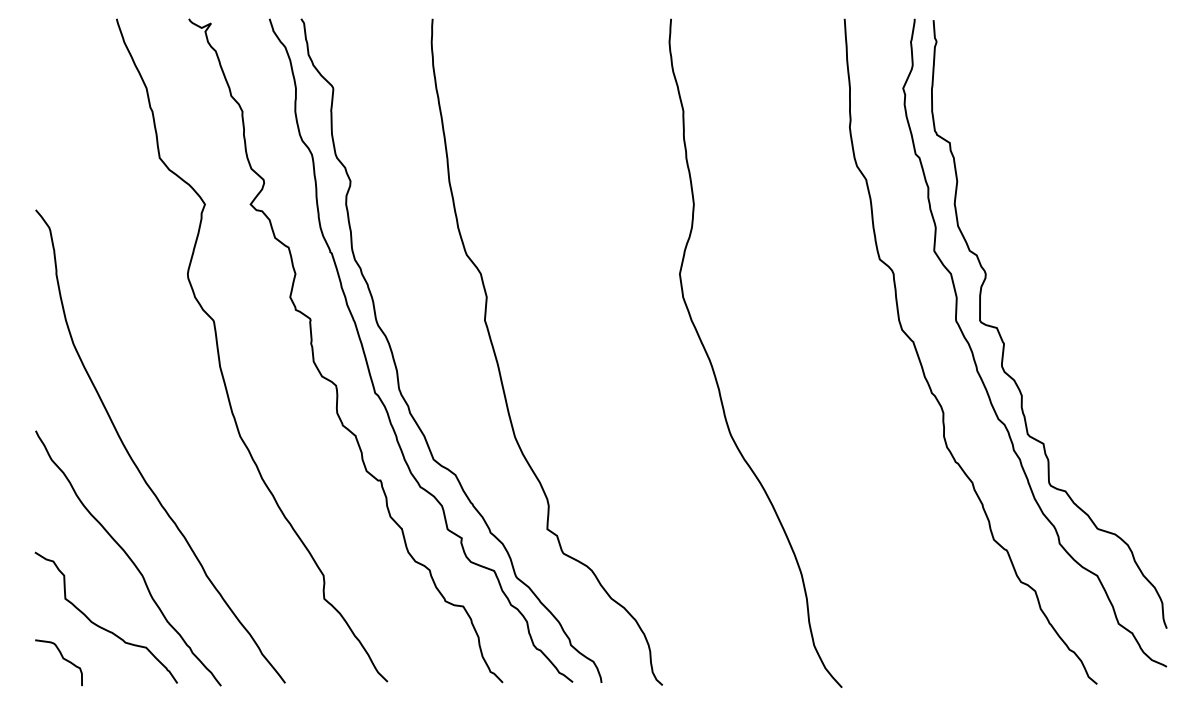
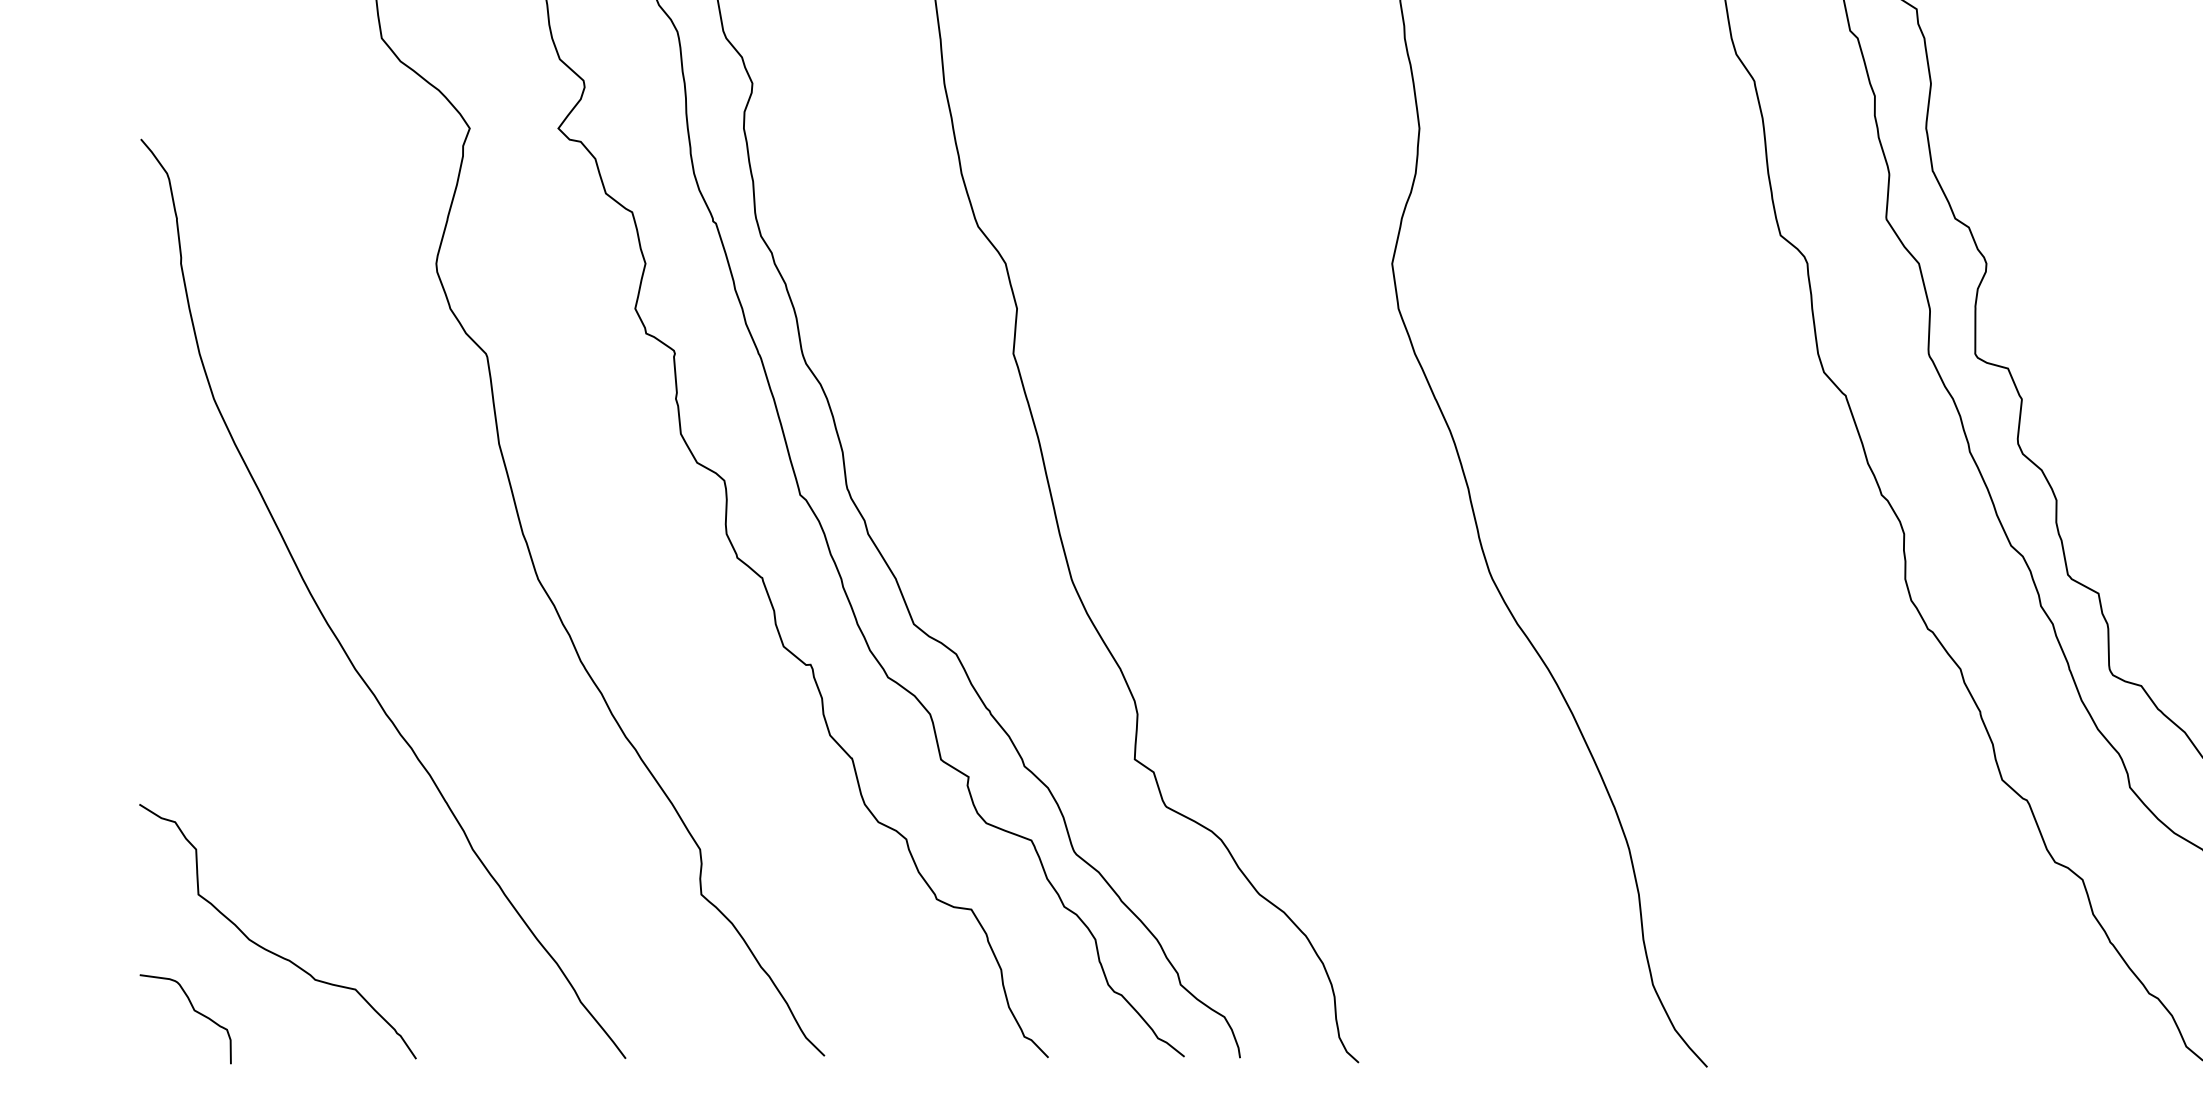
curve: (128, 558) -> (321, 816), removed

